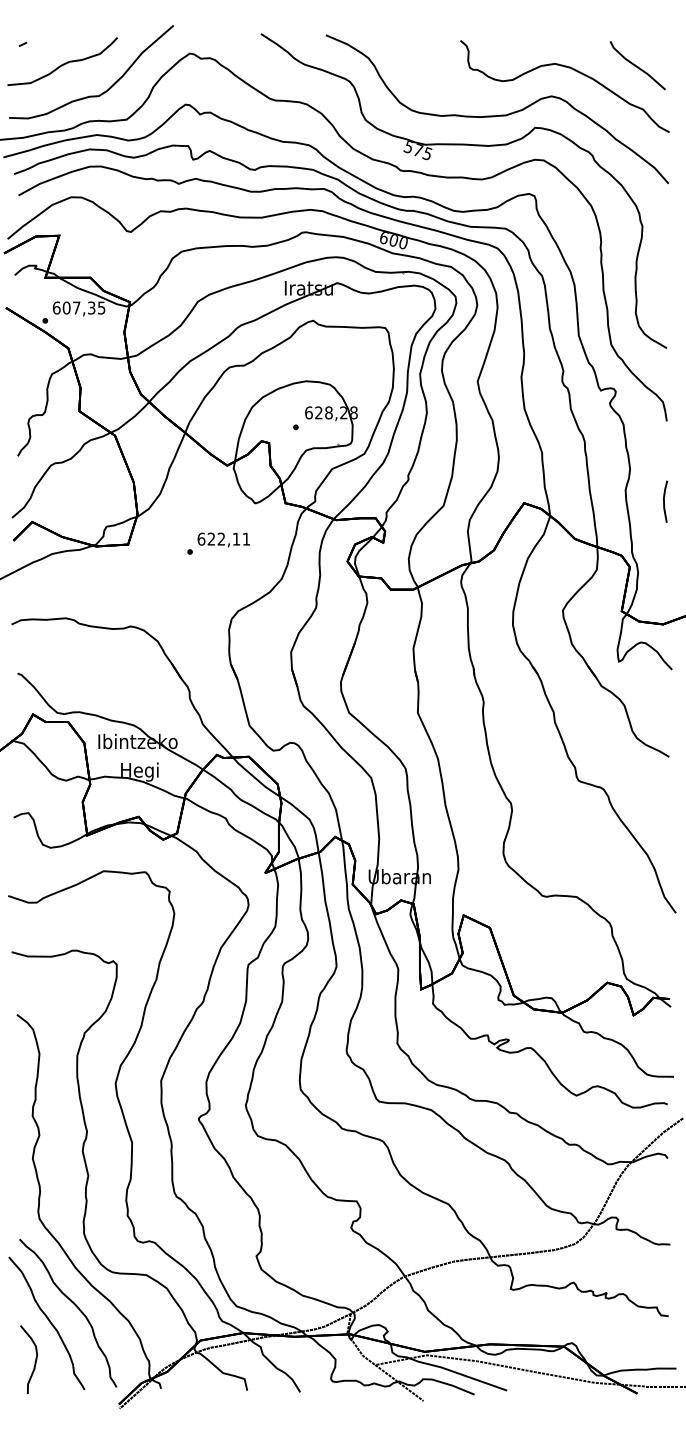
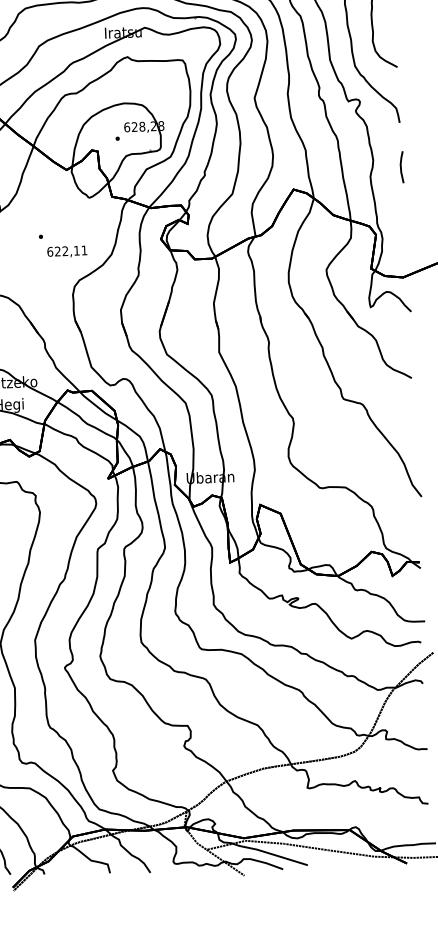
line: (664, 501) -> (401, 167), moved
text: (223, 539) -> (67, 251), moved

